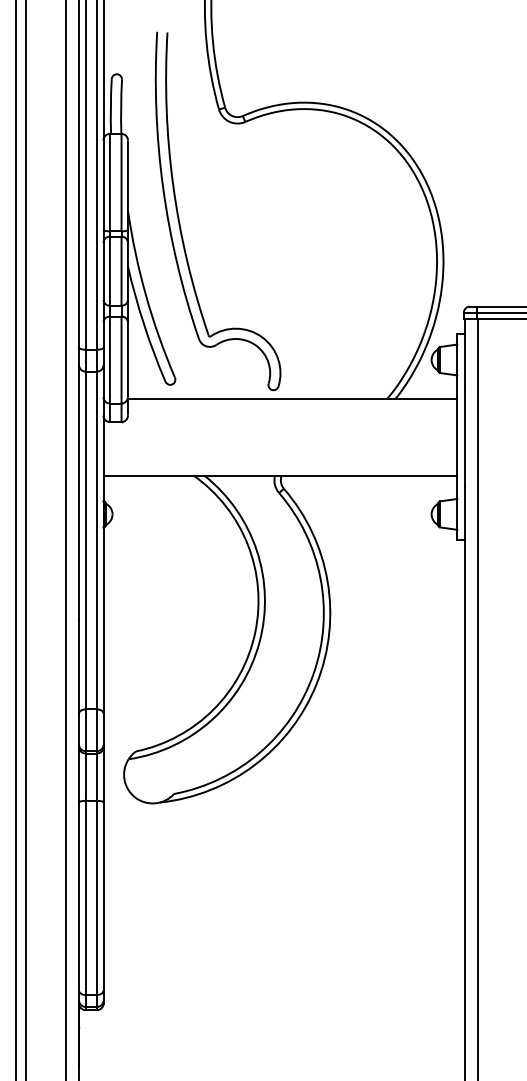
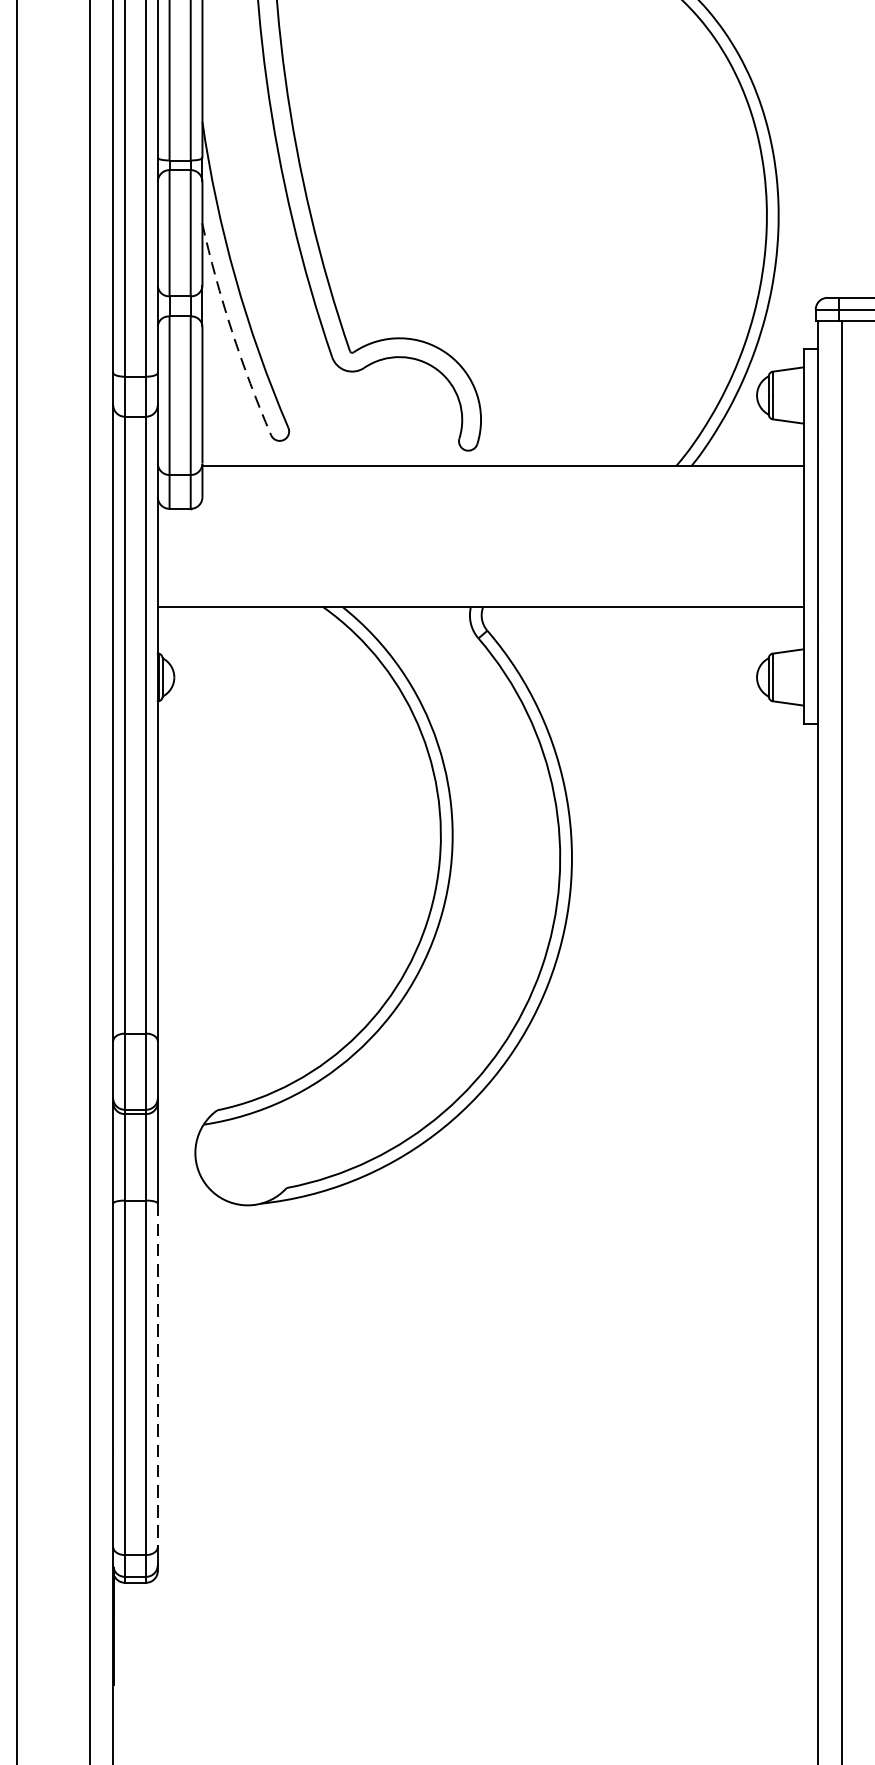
arc: (144, 324) -> (232, 330), solid -> dashed
line: (103, 896) -> (157, 1375), solid -> dashed

